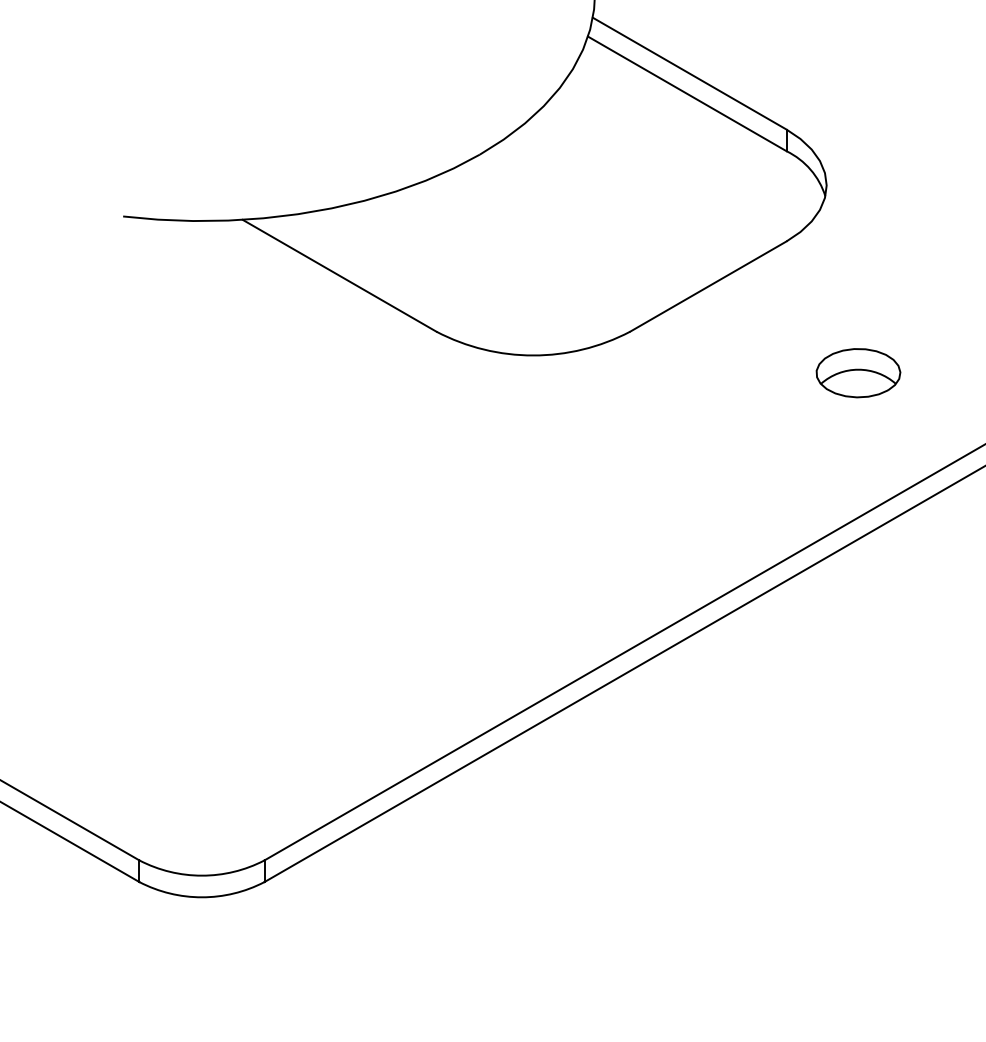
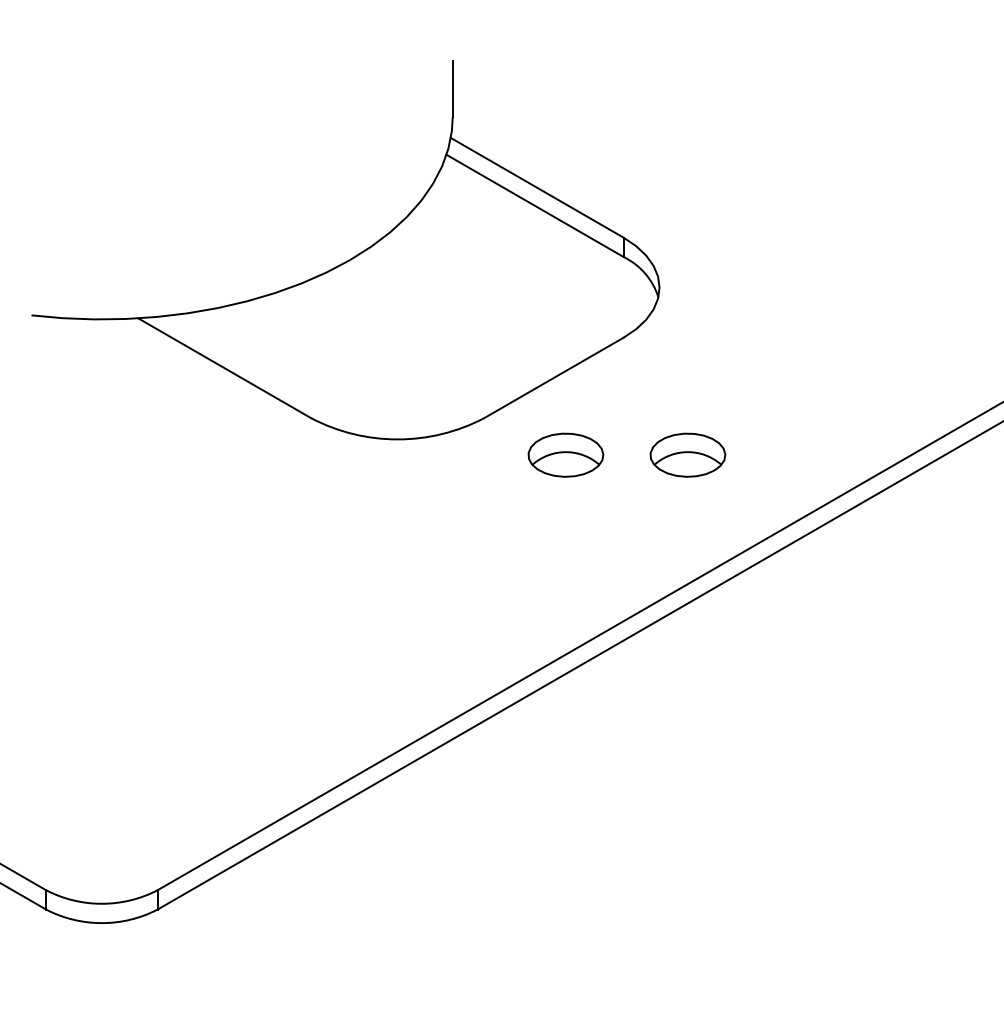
part: (721, 372) -> (565, 454), added

